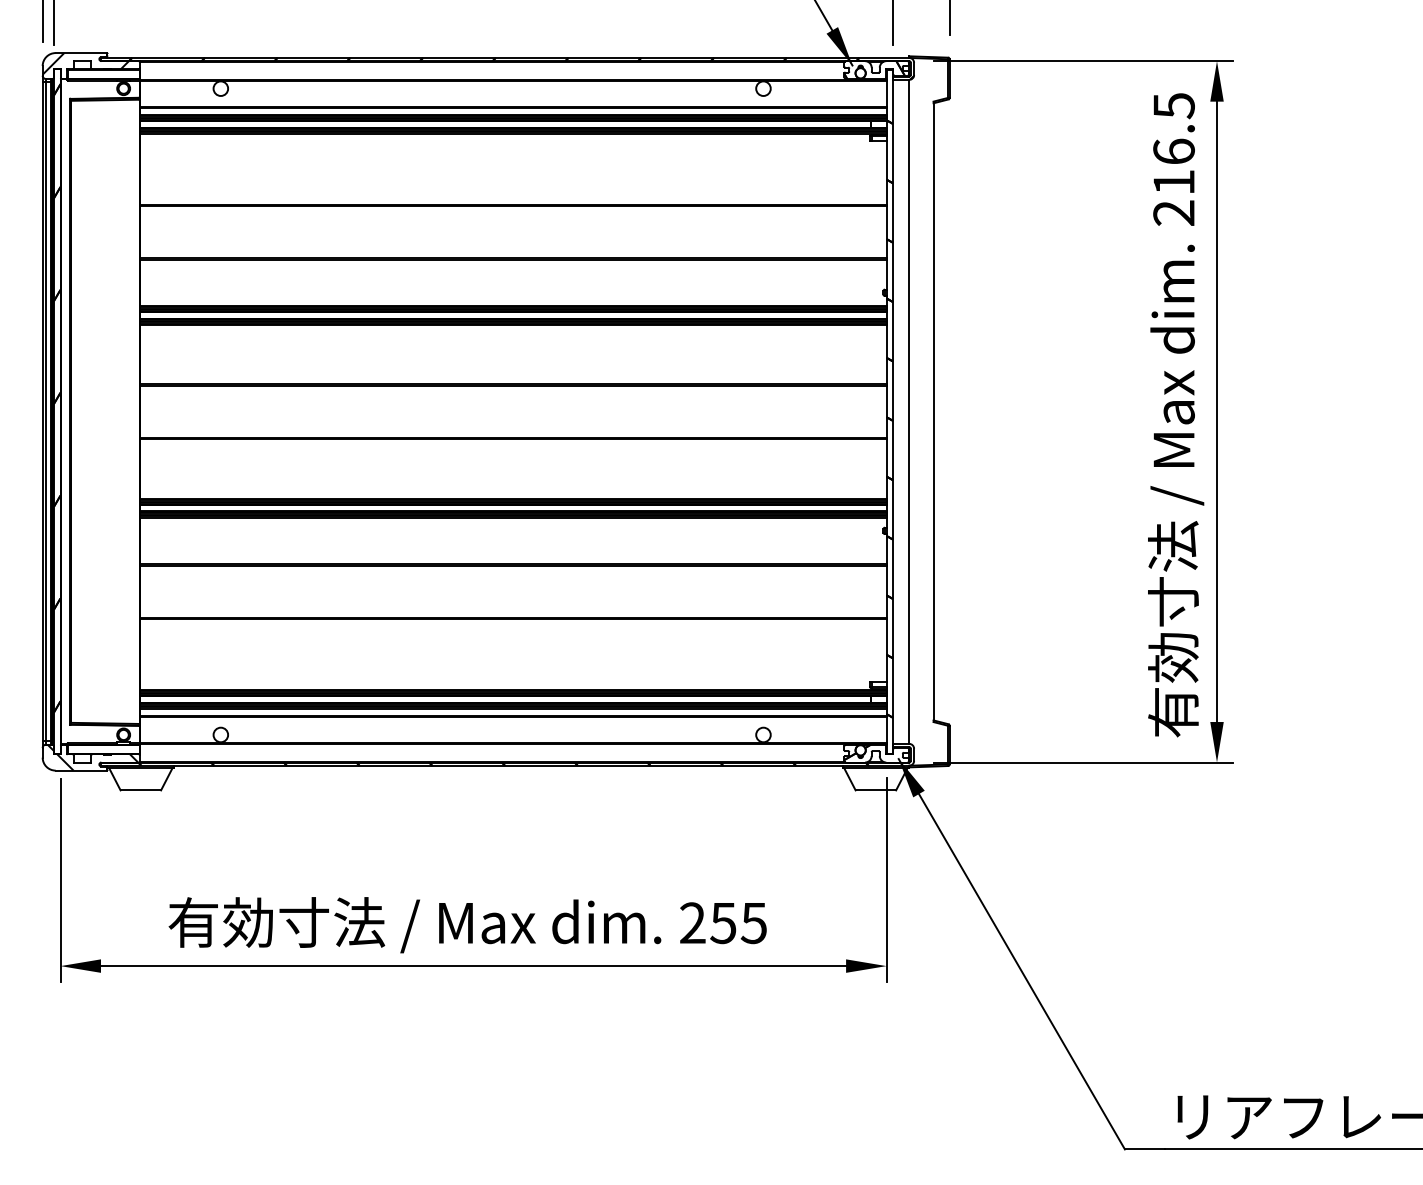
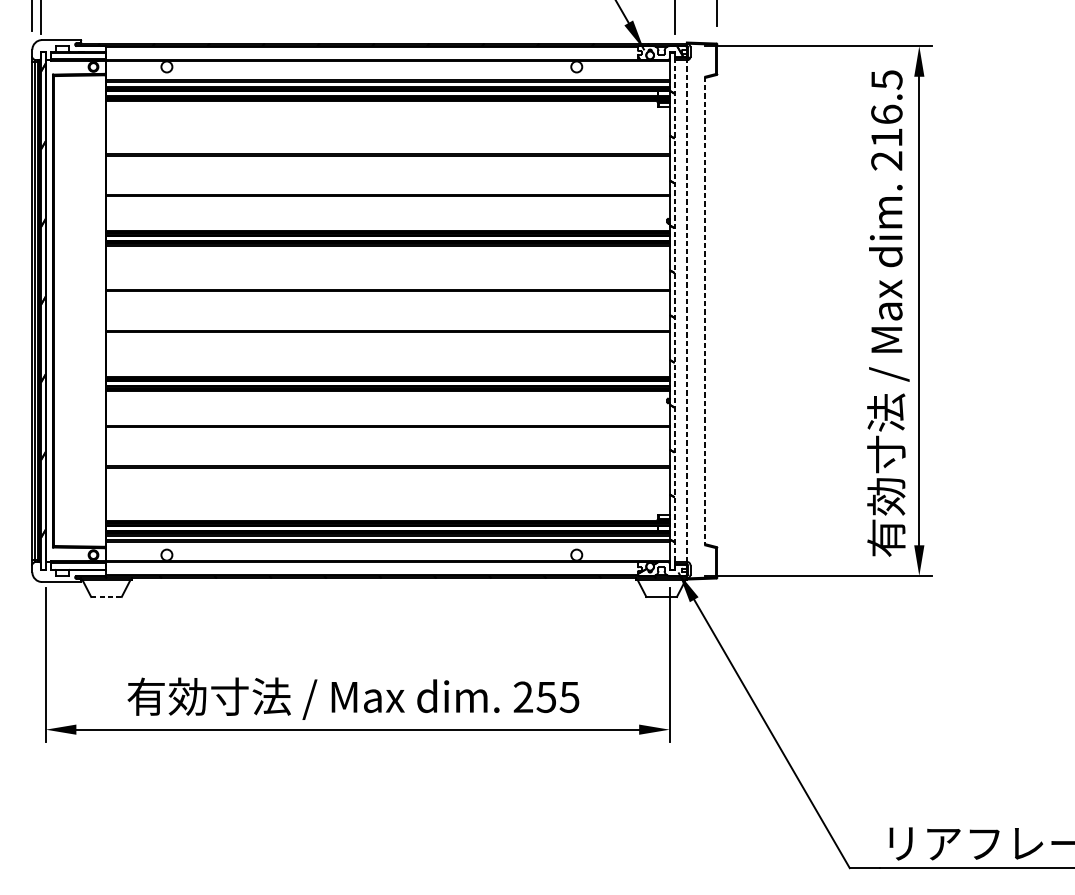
hatch: (85, 63) -> (64, 47), removed
line: (893, 411) -> (674, 310), solid -> dashed
line: (909, 411) -> (687, 310), solid -> dashed
line: (933, 412) -> (705, 311), solid -> dashed
hatch: (92, 757) -> (69, 572), removed
line: (141, 790) -> (106, 597), solid -> dashed

